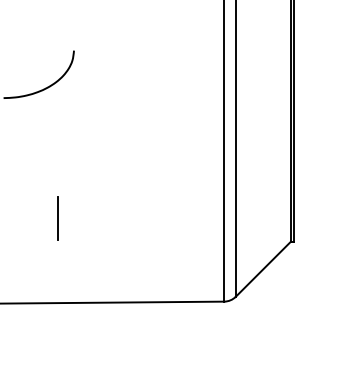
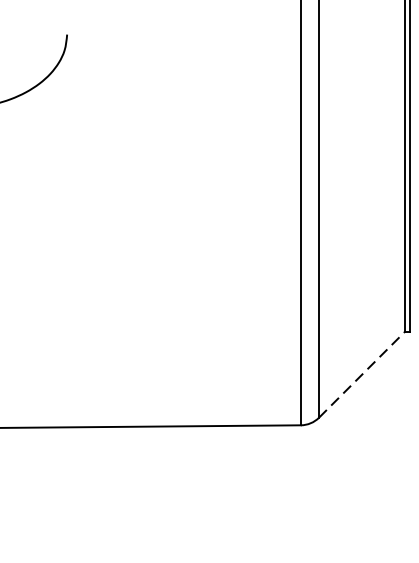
line: (57, 218) -> (41, 295), removed
line: (263, 269) -> (362, 375), solid -> dashed

